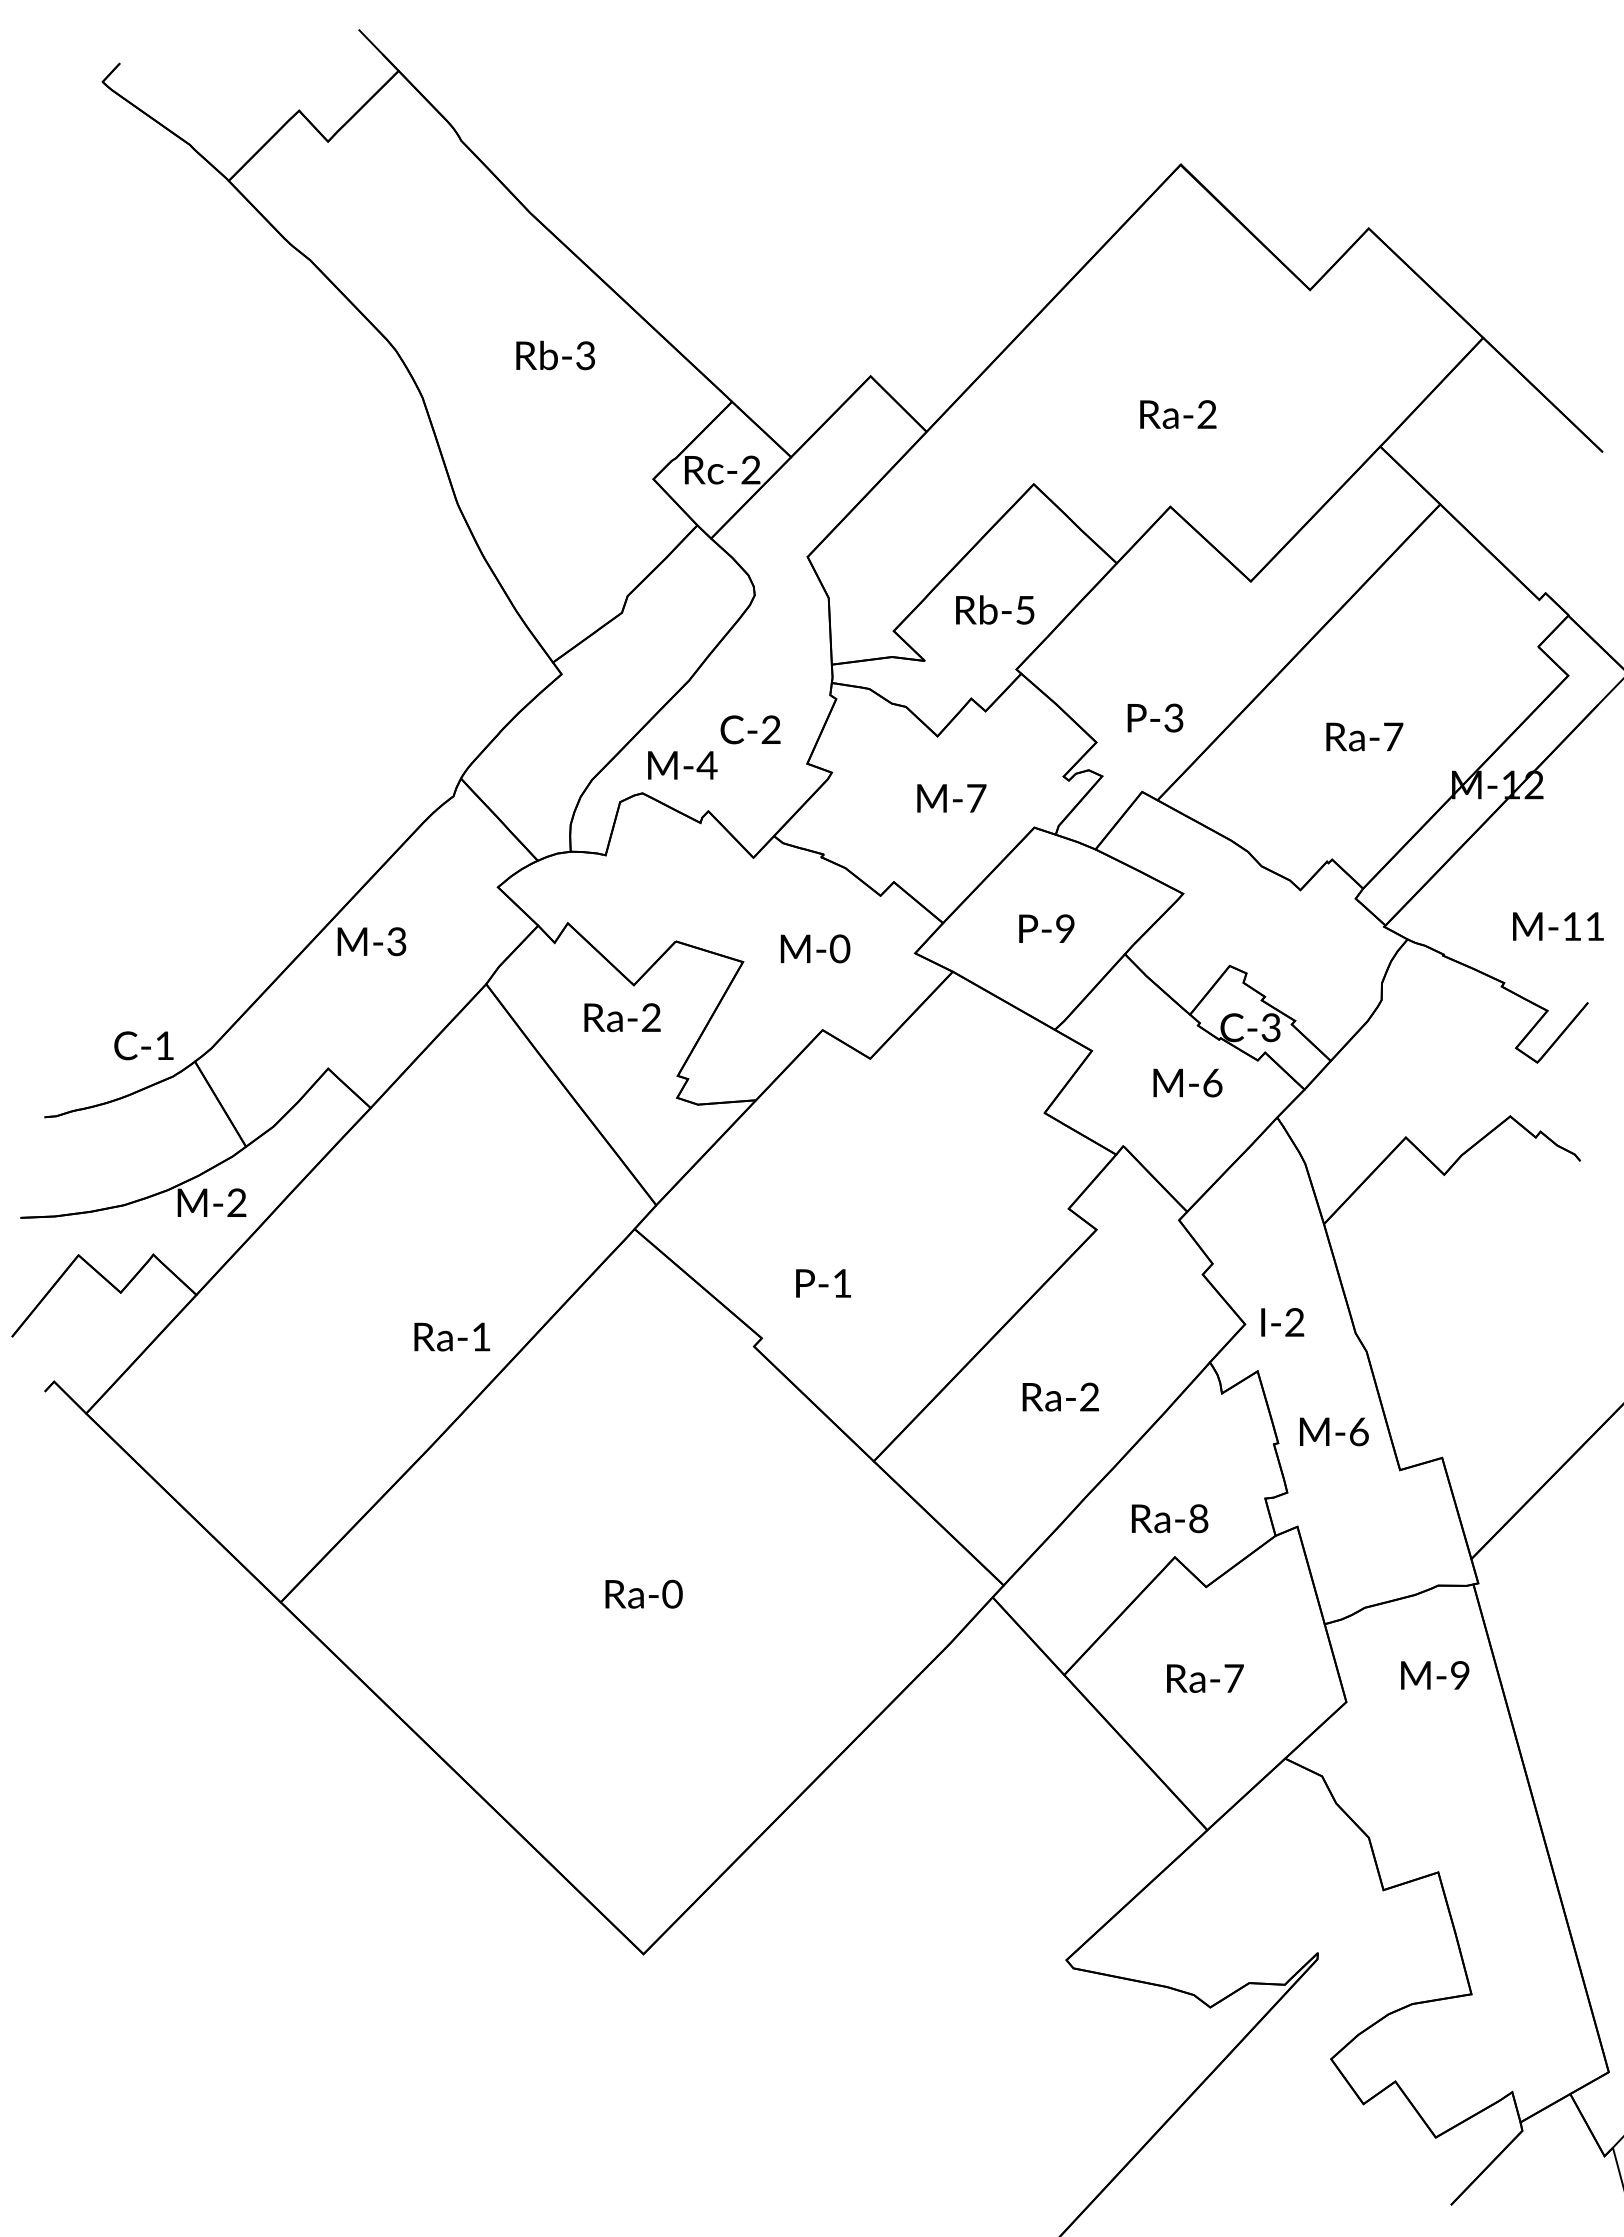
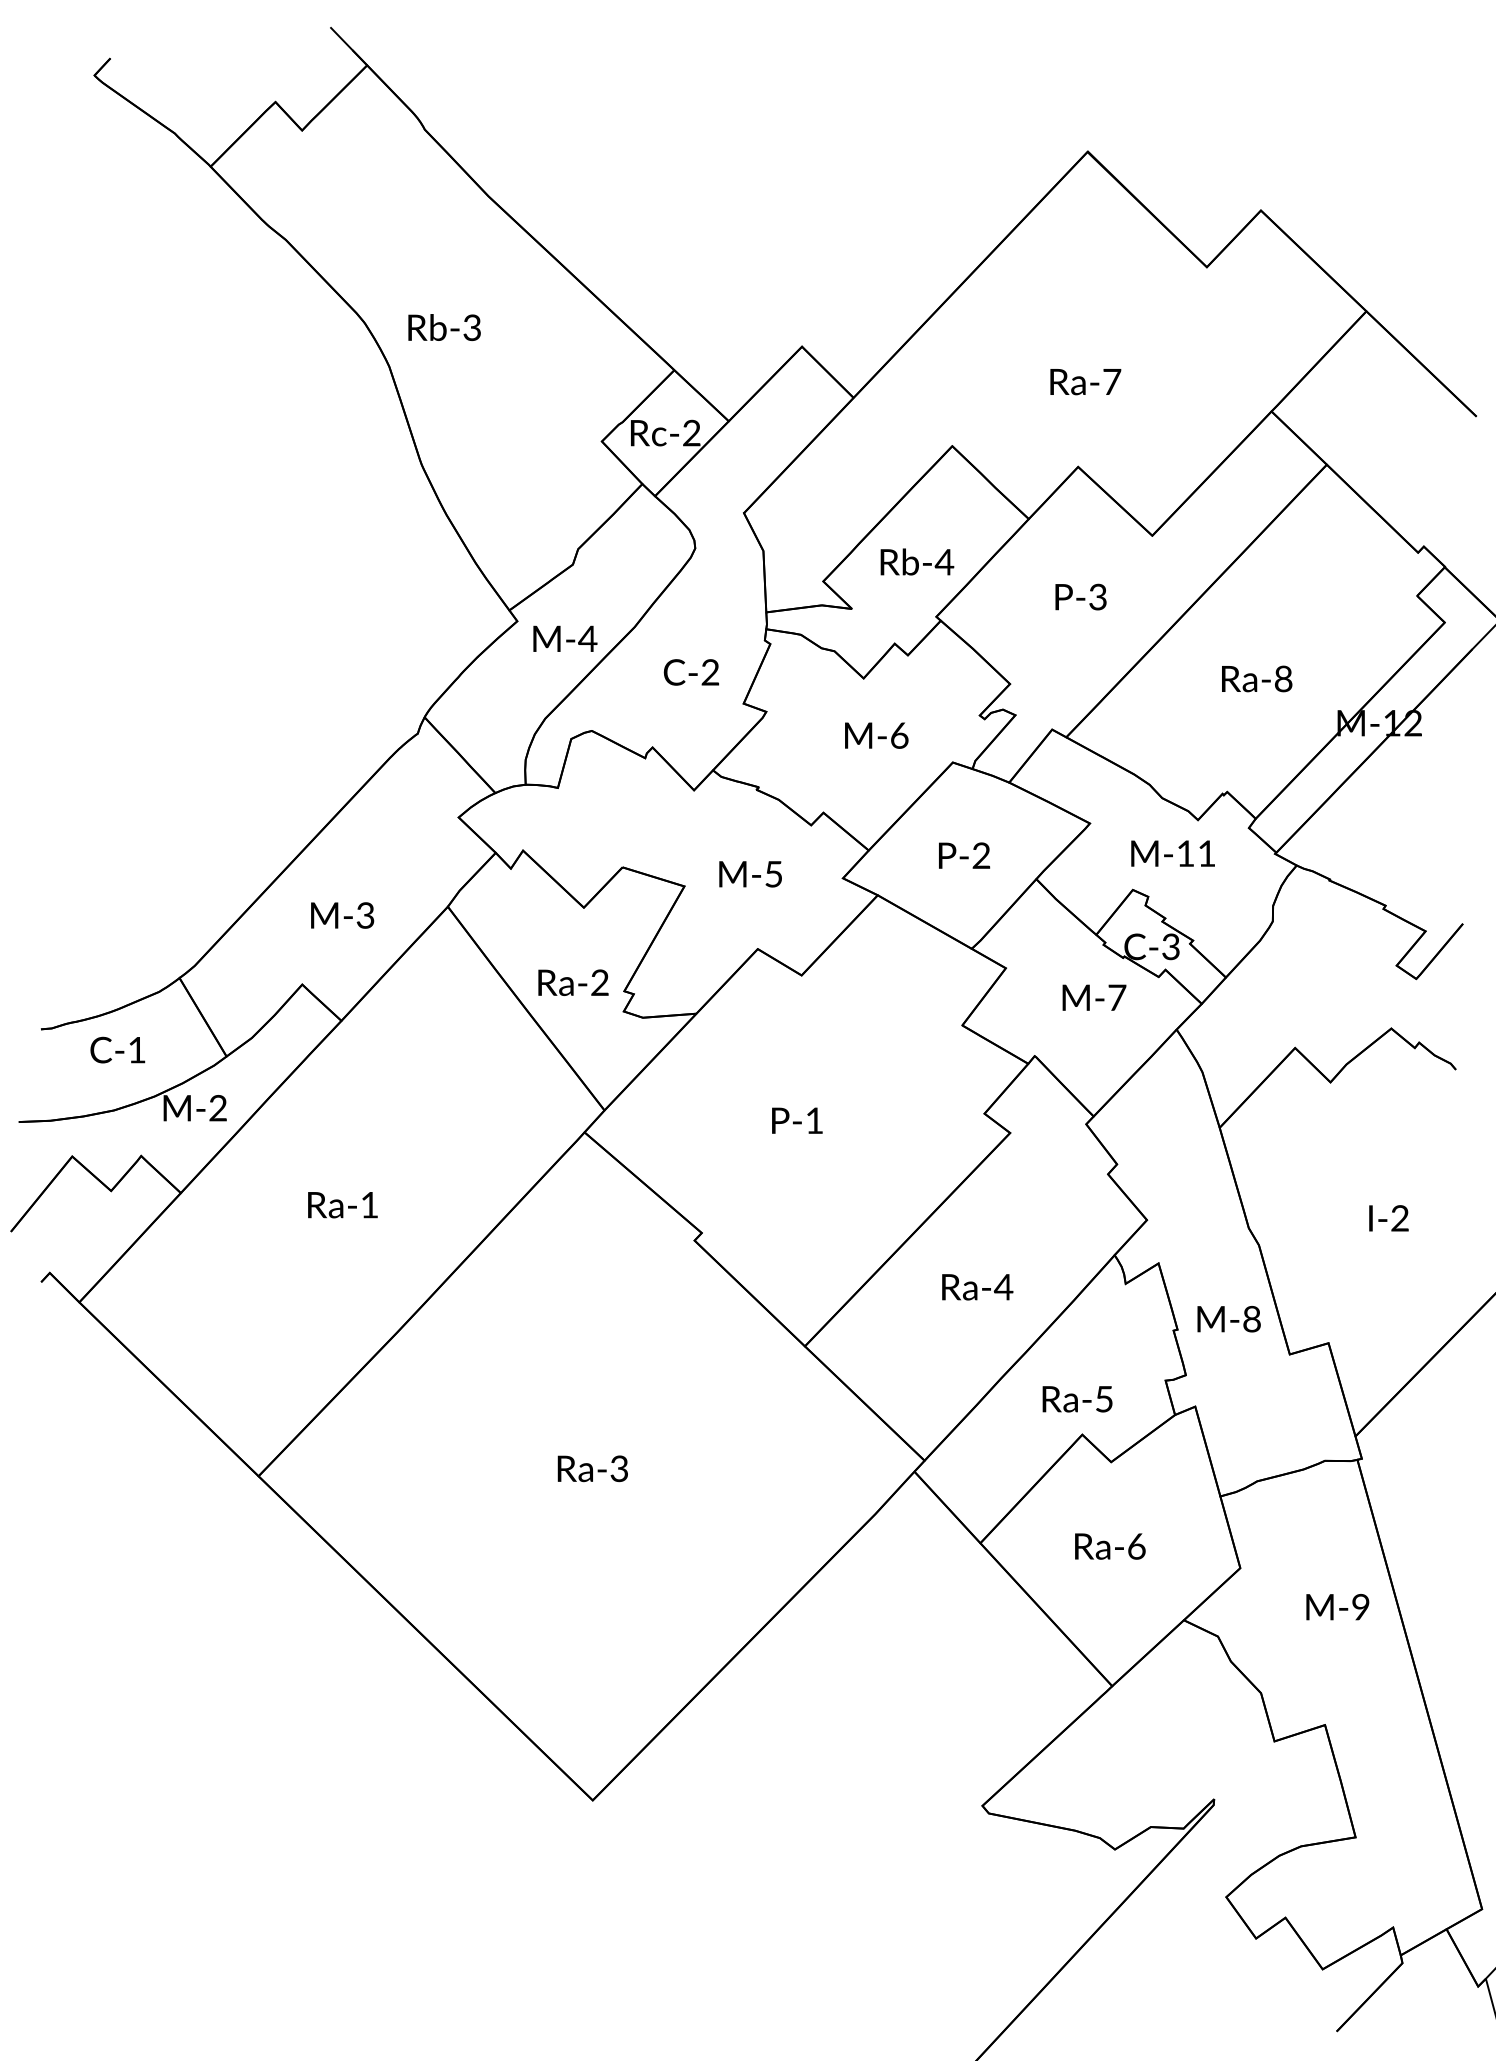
text: (555, 355) -> (444, 327), moved
text: (1207, 414) -> (1112, 381), Ra-2 -> Ra-7
text: (1024, 610) -> (943, 562), Rb-5 -> Rb-4
text: (1155, 717) -> (1081, 596), moved
text: (1393, 736) -> (1283, 678), Ra-7 -> Ra-8
text: (682, 765) -> (565, 638), moved
text: (976, 798) -> (899, 735), M-7 -> M-6
text: (1558, 926) -> (1173, 853), moved
text: (1065, 928) -> (981, 855), P-9 -> P-2
text: (371, 941) -> (342, 915), moved
text: (839, 948) -> (773, 873), M-0 -> M-5
text: (622, 1017) -> (573, 982), moved
text: (143, 1045) -> (117, 1049), moved
text: (1212, 1082) -> (1116, 997), M-6 -> M-7
text: (823, 1283) -> (797, 1120), moved
text: (1282, 1322) -> (1388, 1218), moved
text: (452, 1336) -> (343, 1204), moved
text: (1089, 1396) -> (1003, 1286), Ra-2 -> Ra-4
text: (1358, 1431) -> (1251, 1318), M-6 -> M-8
text: (1198, 1518) -> (1104, 1399), Ra-8 -> Ra-5
text: (672, 1594) -> (619, 1469), Ra-0 -> Ra-3
text: (1435, 1675) -> (1338, 1607), moved
text: (1233, 1678) -> (1136, 1546), Ra-7 -> Ra-6

